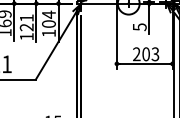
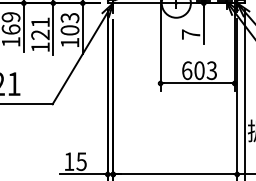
text: (48, 14) -> (69, 17), 104 -> 103
text: (140, 27) -> (191, 34), 5 -> 7
text: (137, 54) -> (187, 70), 203 -> 603

